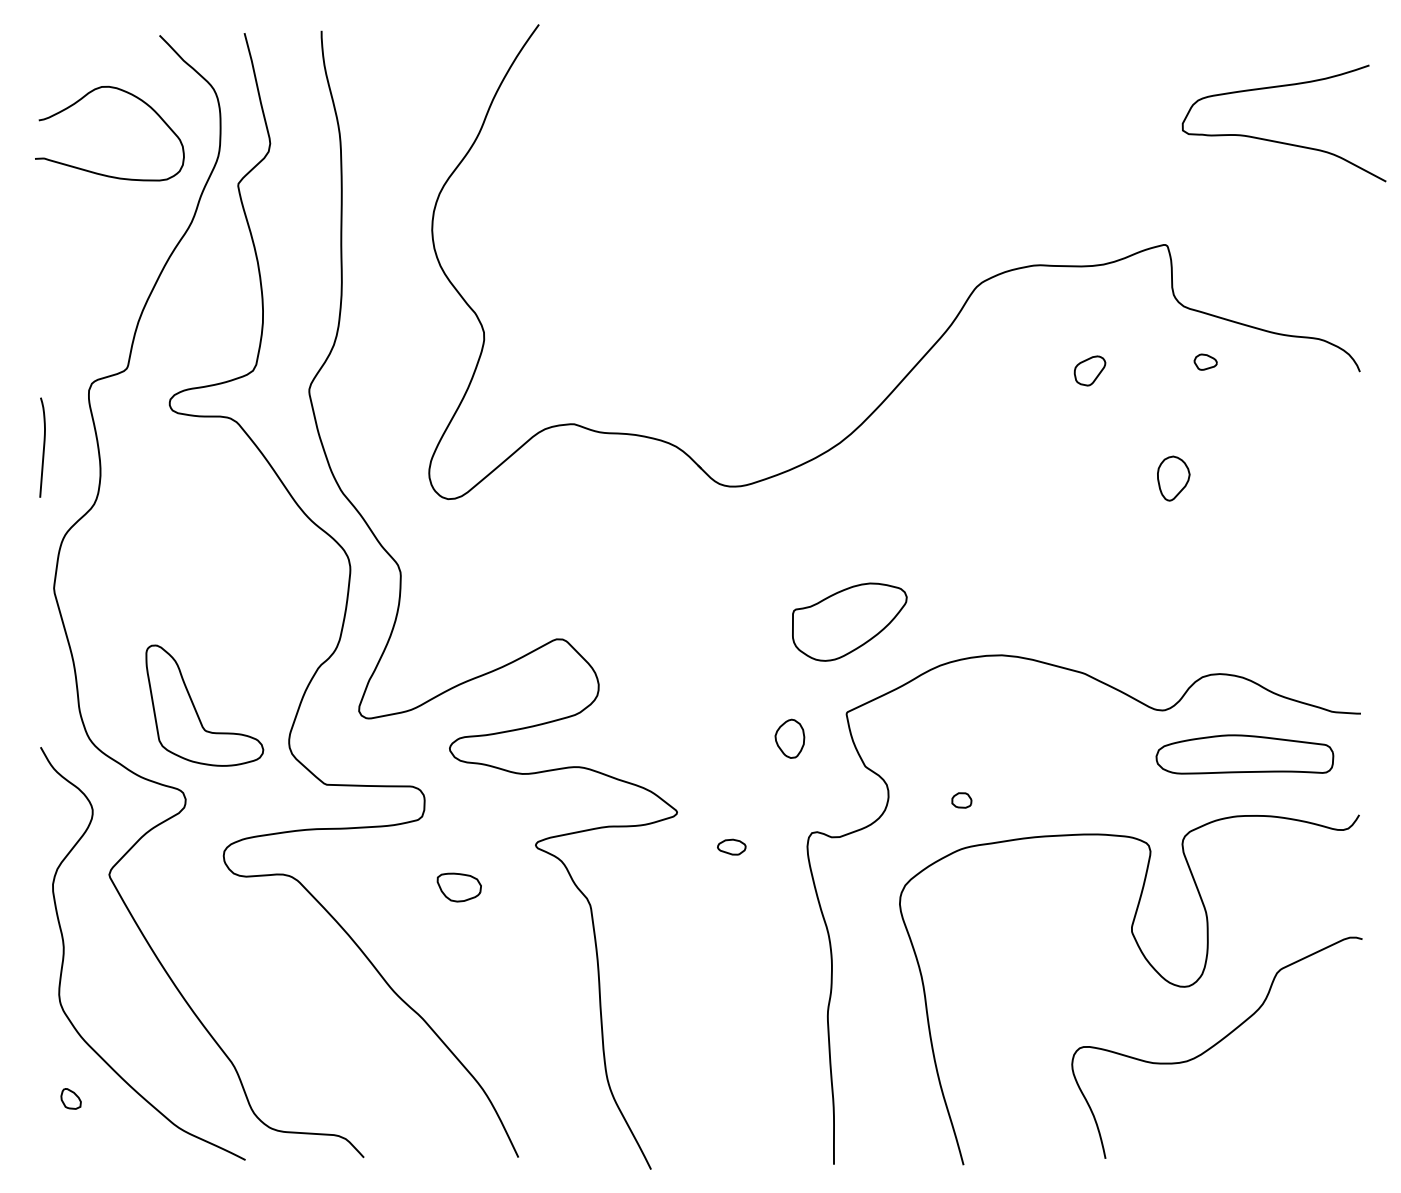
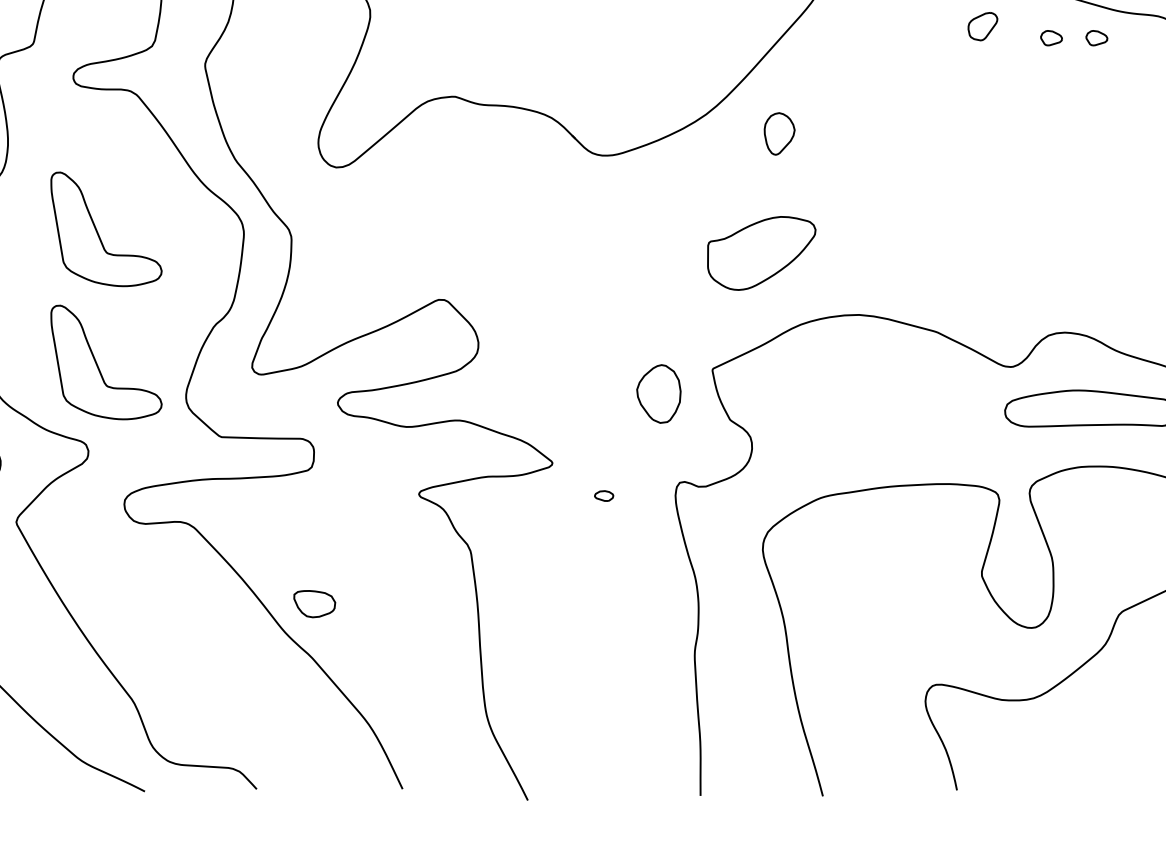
part: (1253, 361) -> (1096, 37), added
part: (1089, 370) -> (982, 26), moved
part: (1173, 478) -> (779, 133), moved
part: (196, 568) -> (98, 232), added
part: (849, 621) -> (761, 252), moved
part: (789, 738) -> (658, 393), size x1.6
part: (961, 800) -> (820, 452), removed
part: (731, 846) -> (603, 495), size x0.7
part: (458, 887) -> (313, 604), moved

